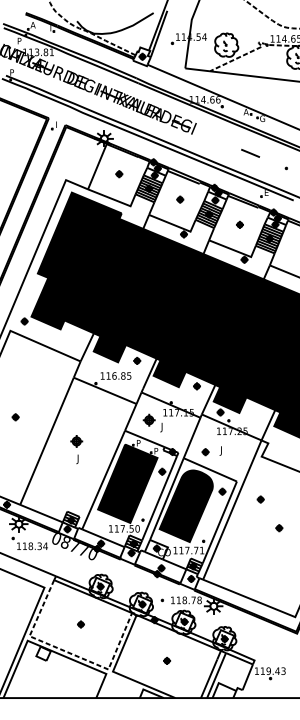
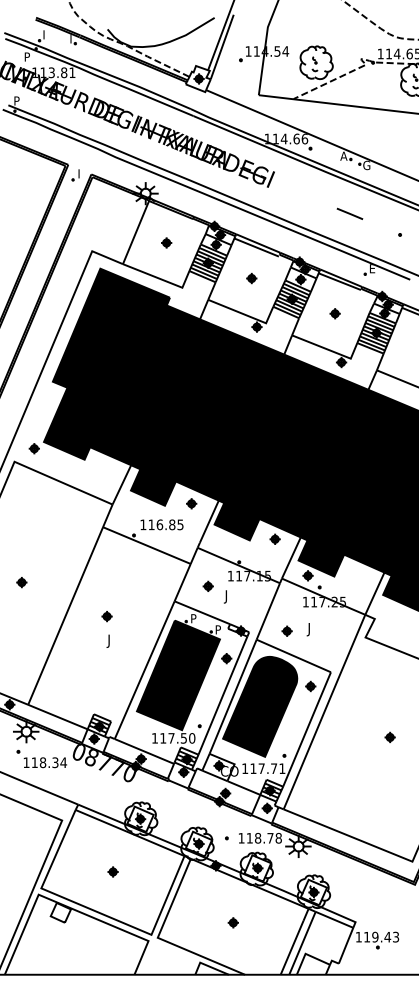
text: (32, 24) -> (45, 34), A -> I
part: (148, 419) -> (207, 585), size x0.62
part: (76, 441) -> (106, 616), size x0.62
part: (260, 498) -> (363, 696), removed
line: (69, 652) -> (96, 911), dashed -> solid

